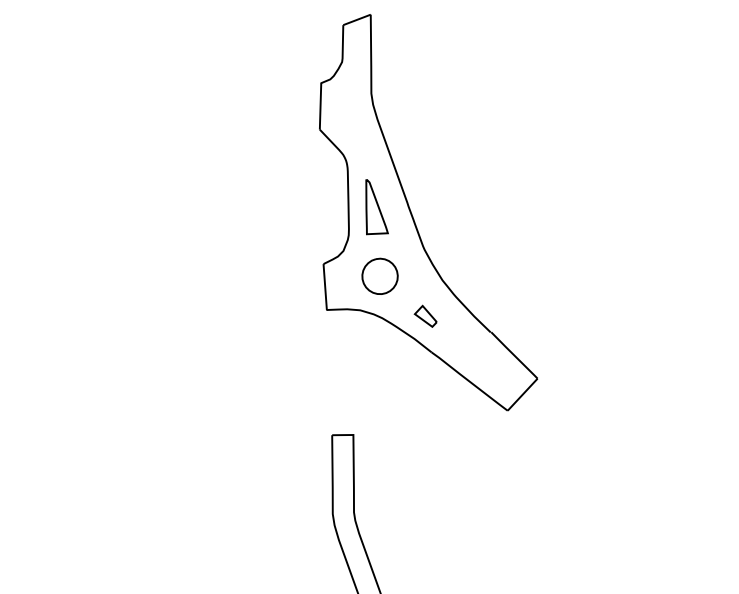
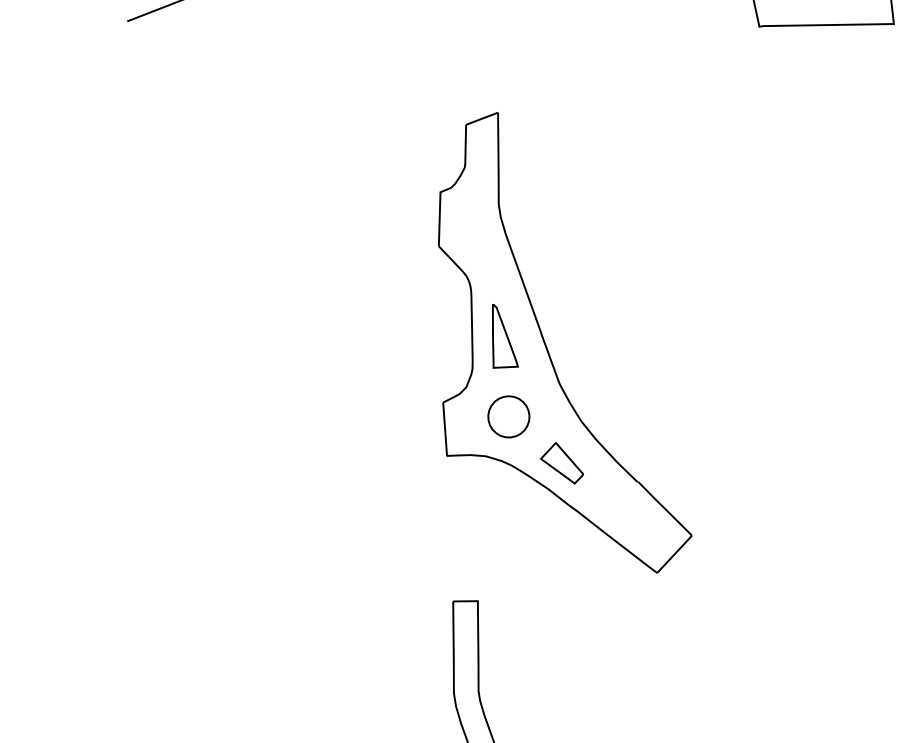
part: (425, 316) -> (561, 463), size x1.67

